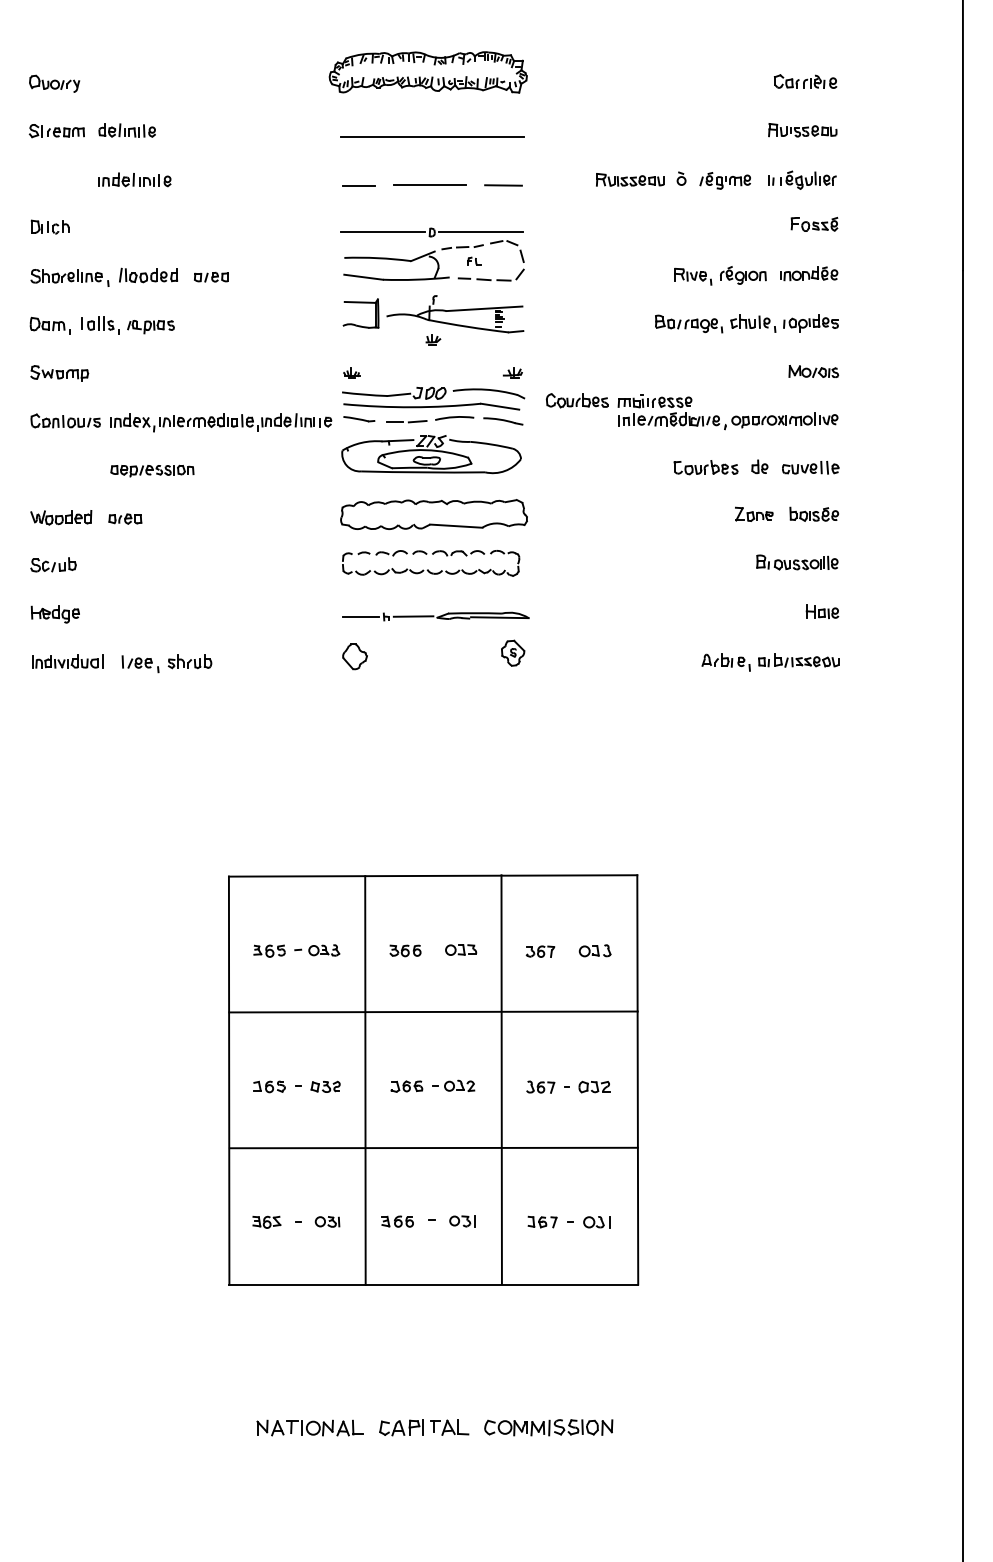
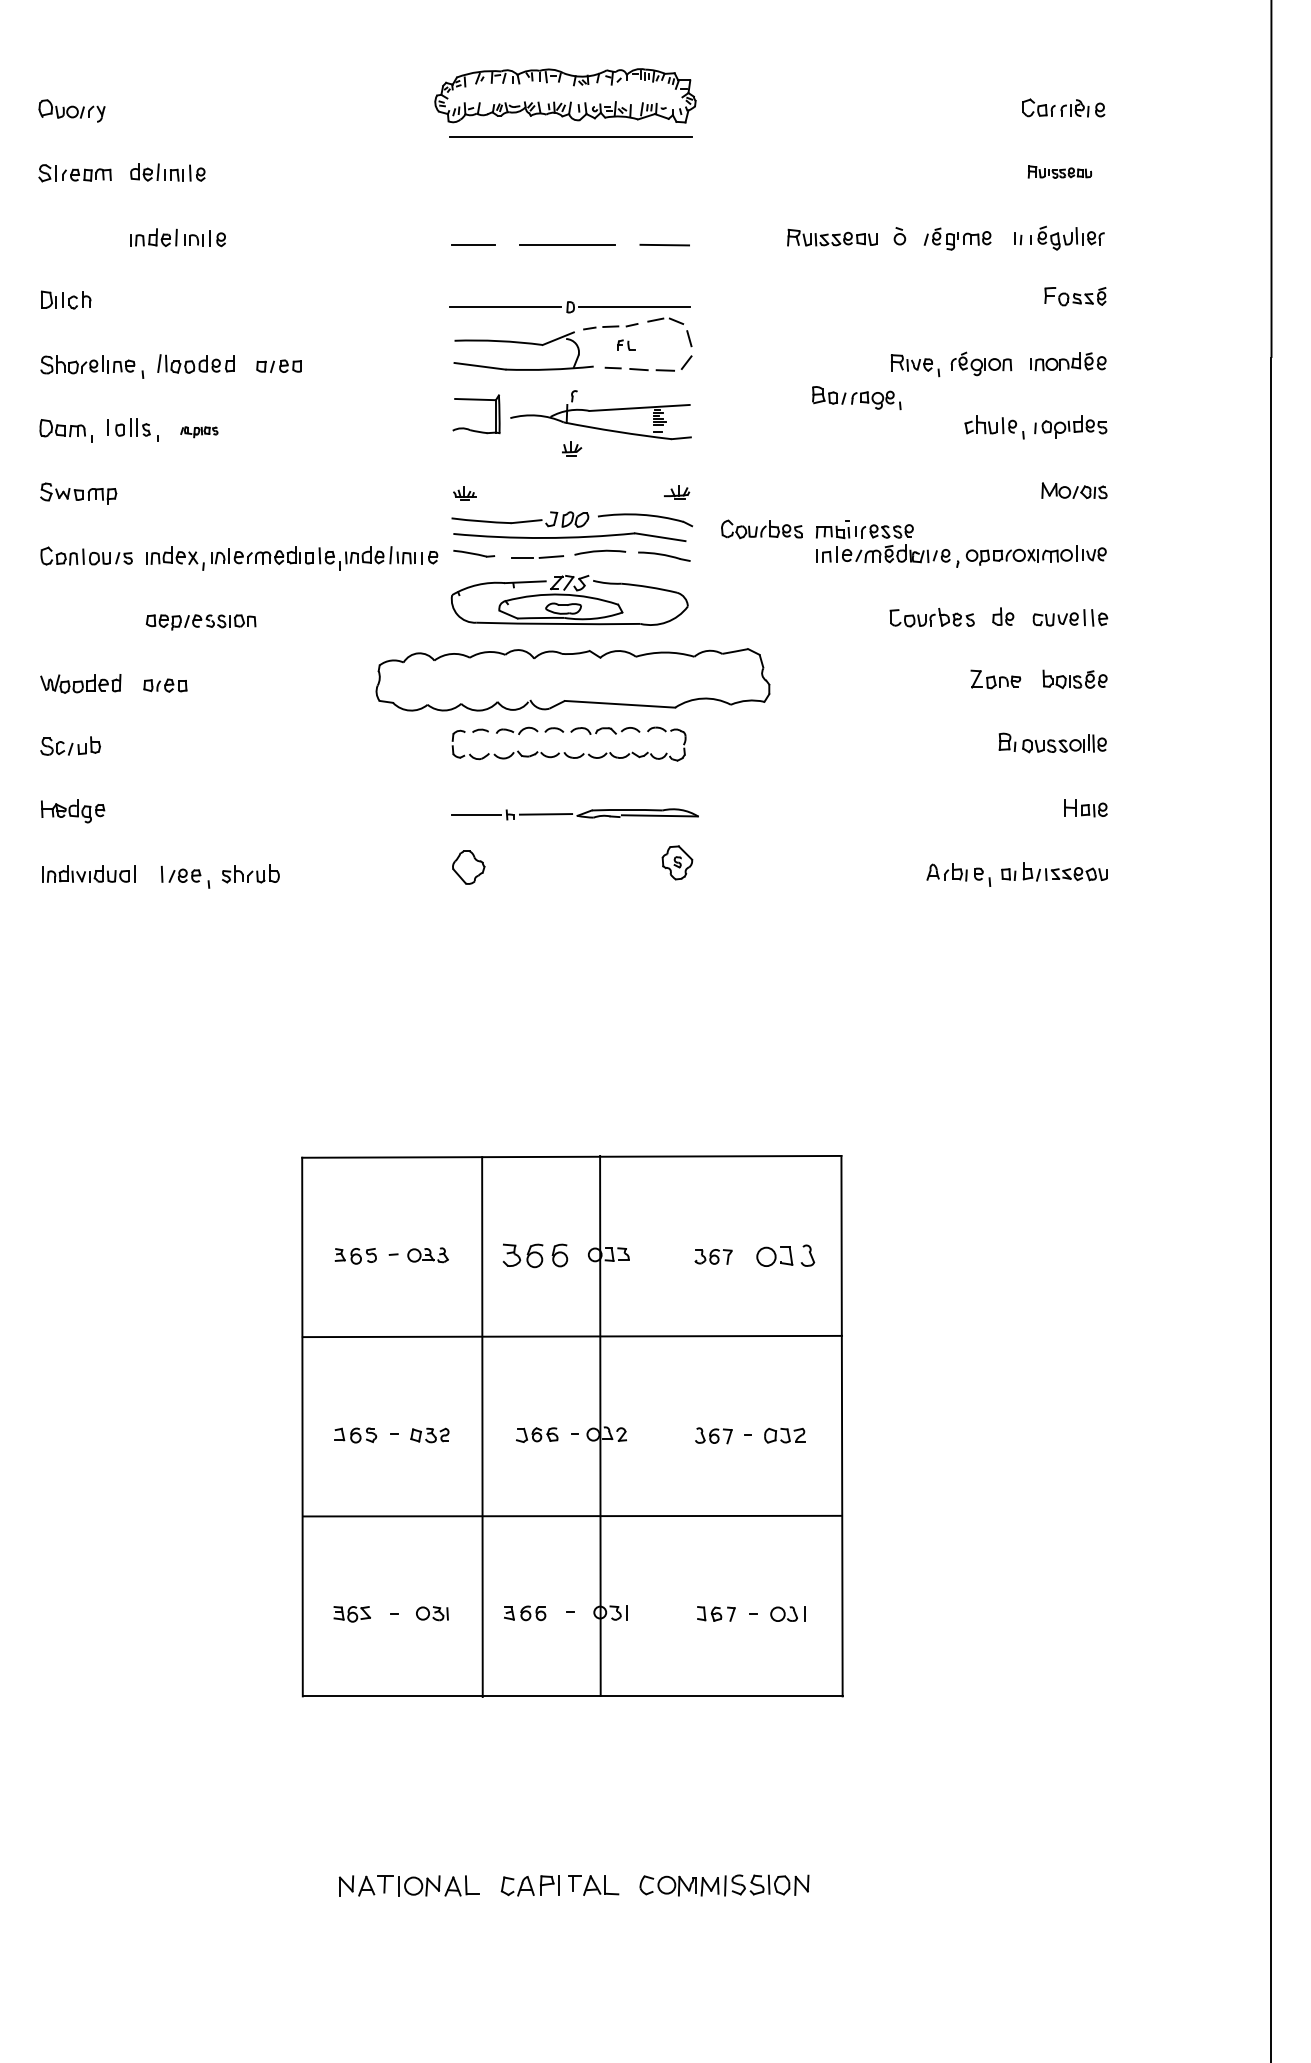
part: (802, 129) -> (1059, 171), size x0.7
line: (432, 136) -> (570, 136), moved
part: (688, 324) -> (856, 398), moved
part: (151, 327) -> (199, 432), size x0.6
part: (433, 514) -> (572, 679), size x1.6
part: (405, 950) -> (535, 1255), size x1.6
part: (594, 950) -> (785, 1255), size x1.4
line: (501, 1079) -> (600, 1425), moved

